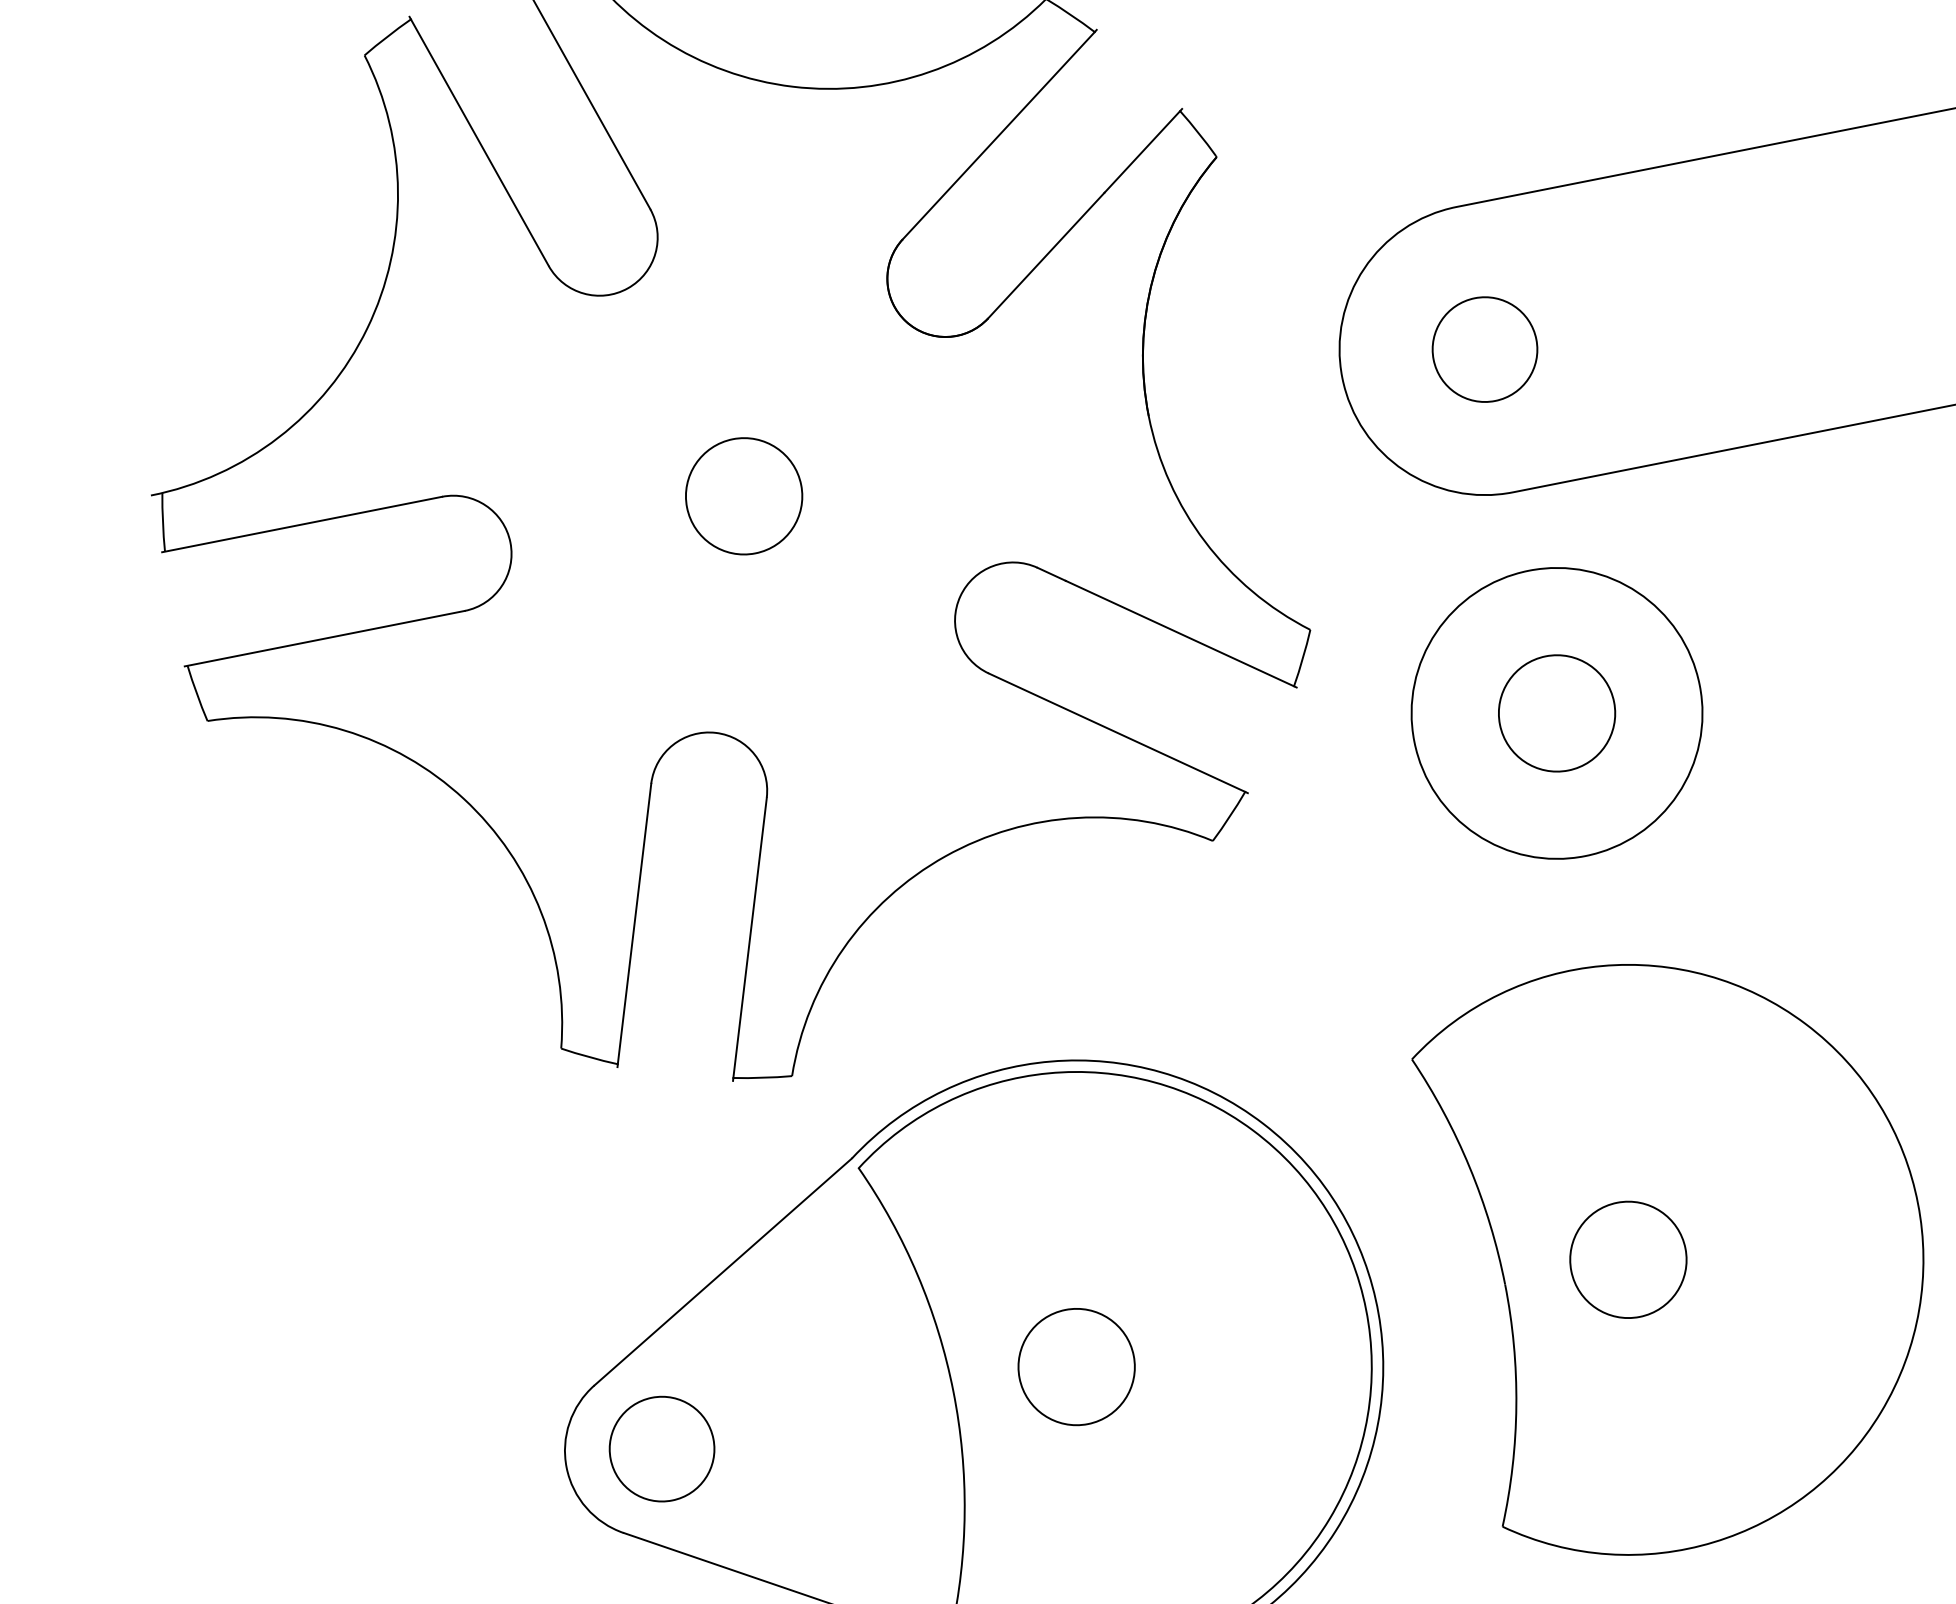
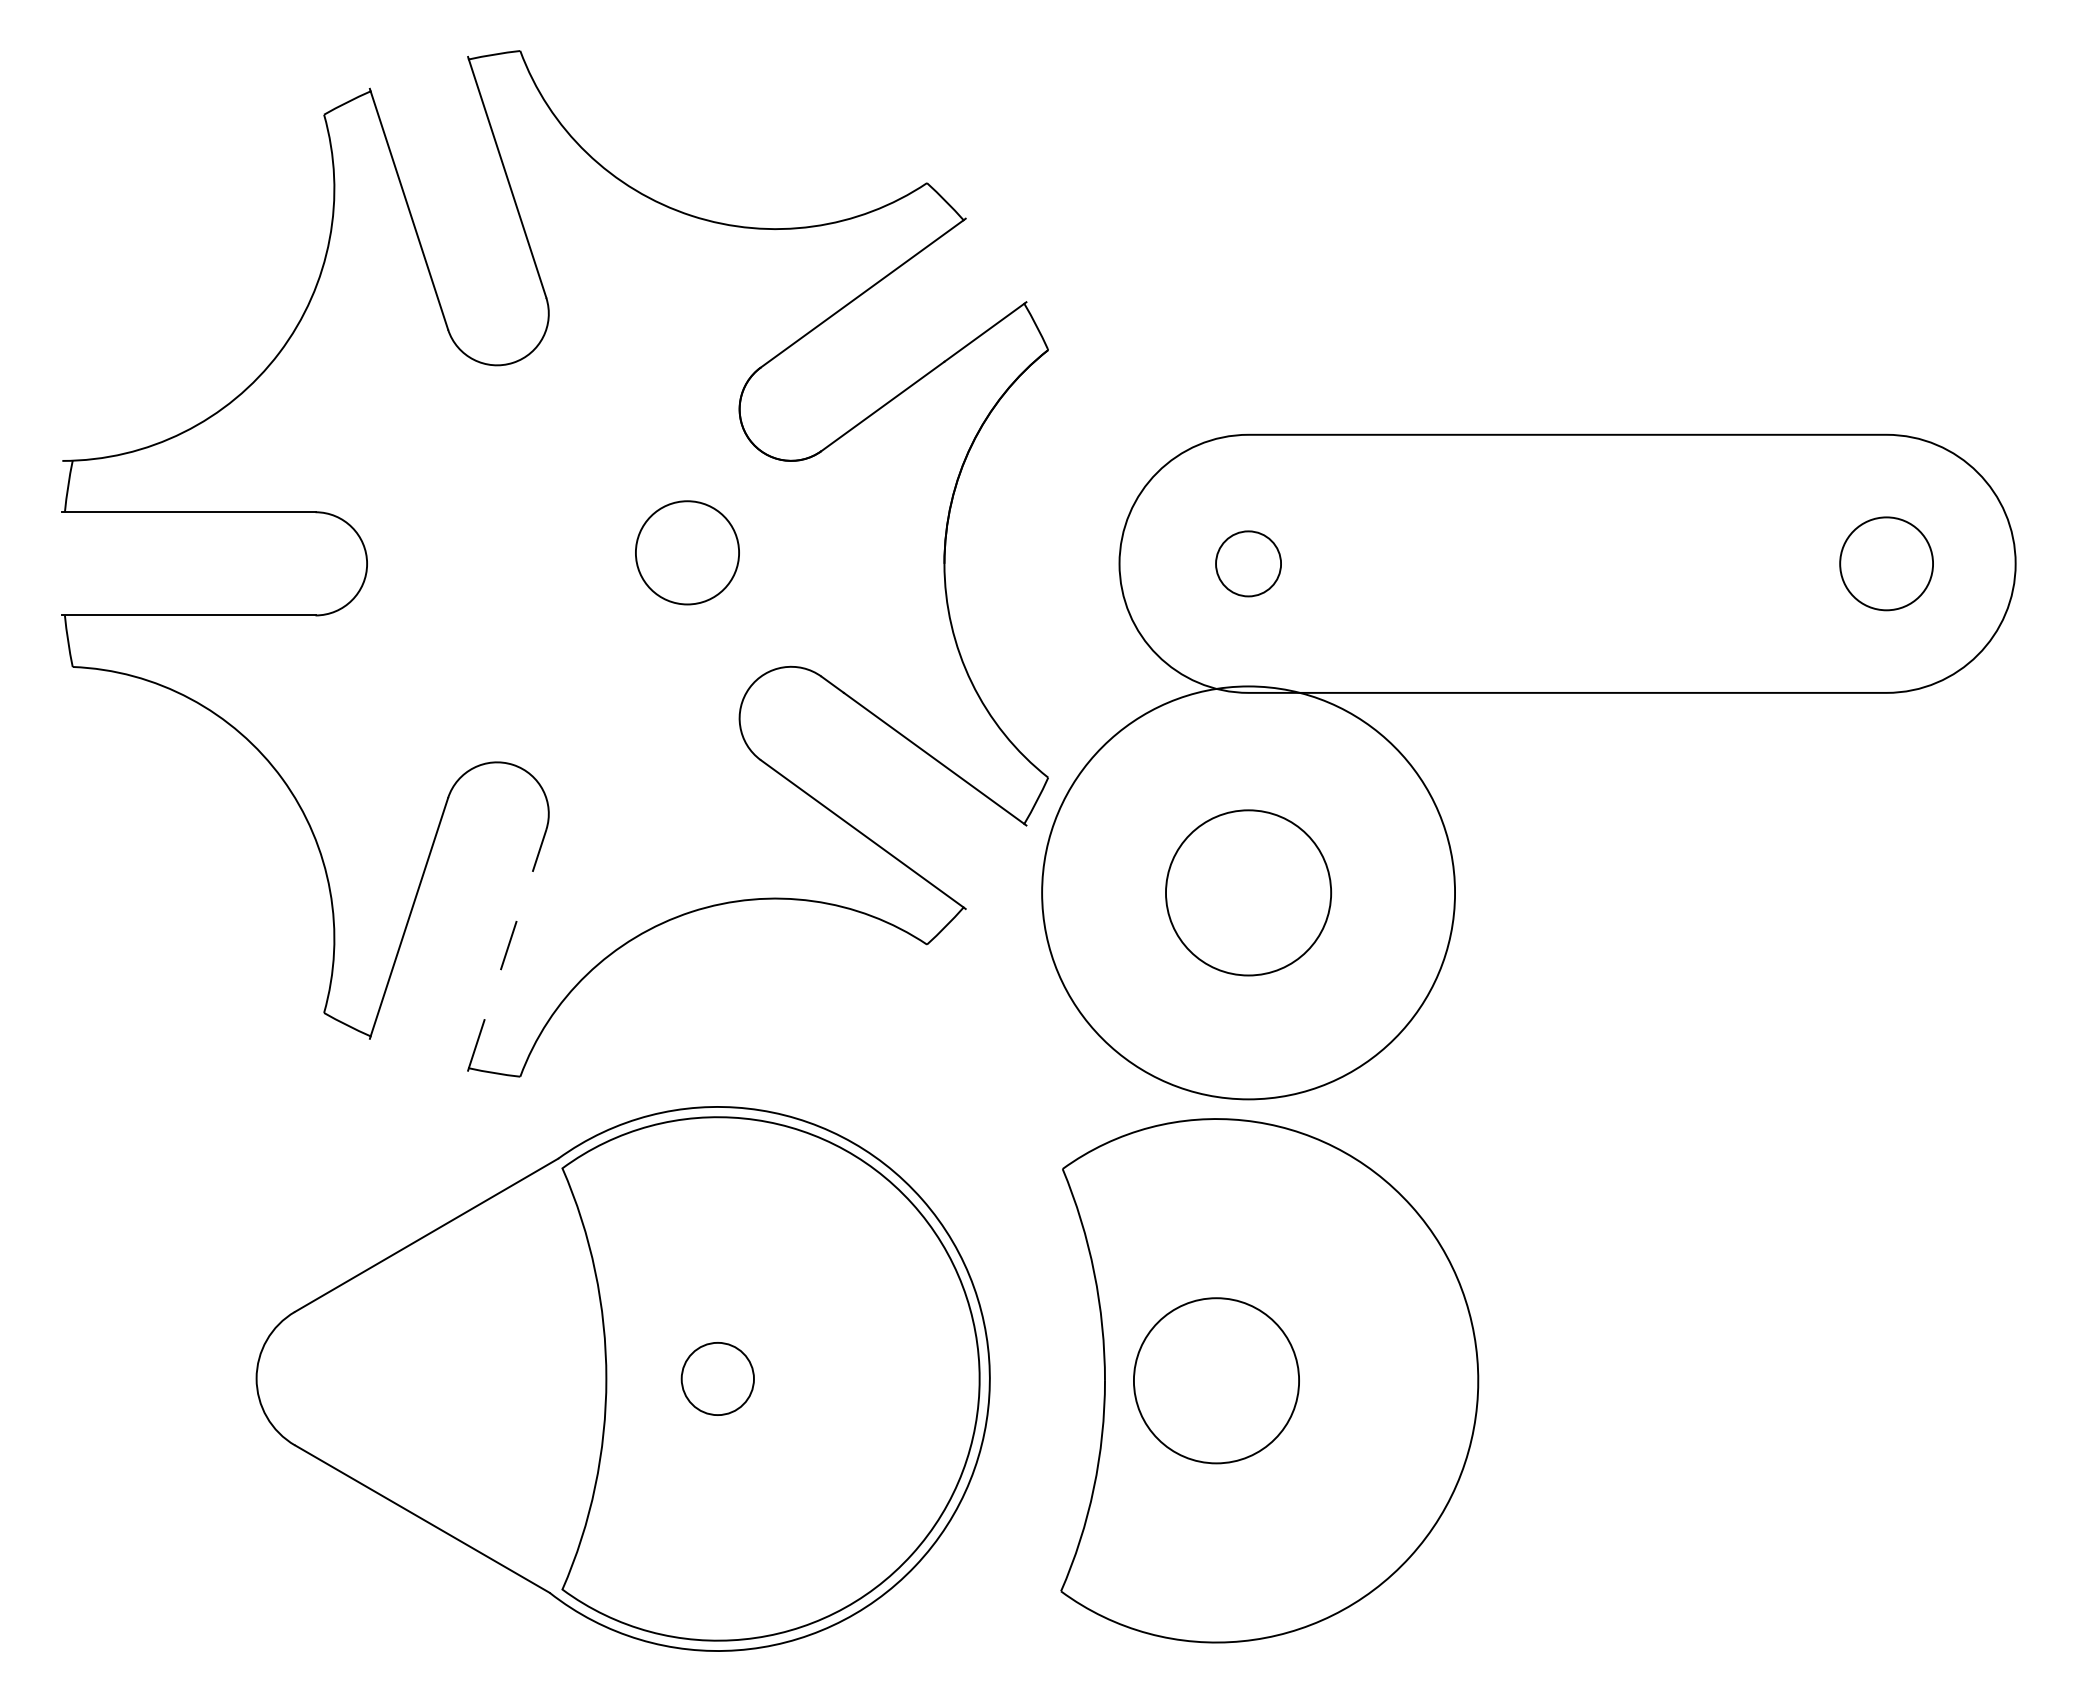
circle: (1484, 349) -> (1248, 563), size x0.7
circle: (744, 495) -> (687, 552), moved
circle: (1556, 713) -> (1248, 892), size x1.6
circle: (1556, 713) -> (1248, 892), size x1.6
line: (749, 937) -> (507, 948), solid -> dashed
circle: (1628, 1259) -> (1216, 1380), size x1.6
circle: (1076, 1366) -> (717, 1378), size x0.7
circle: (661, 1448) -> (342, 1378), removed

